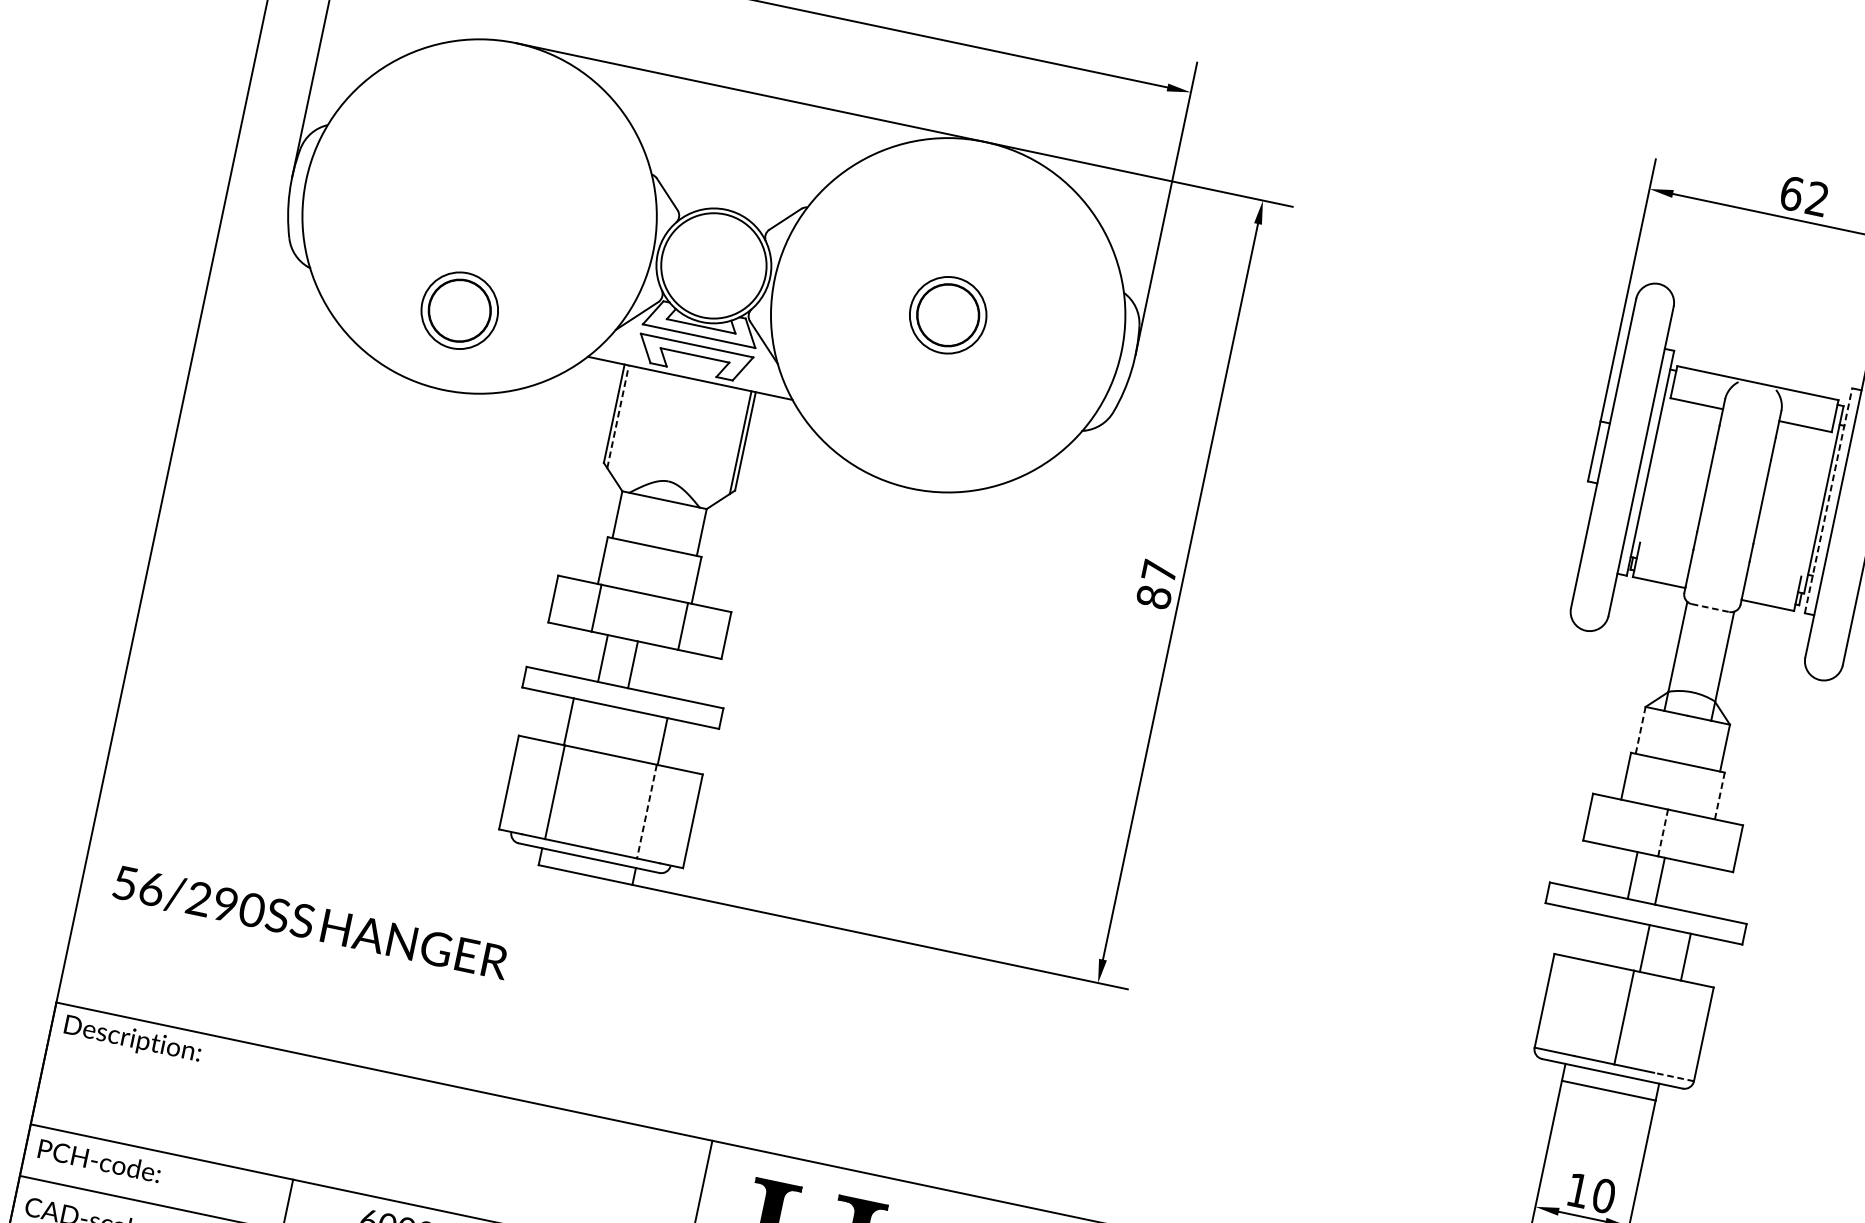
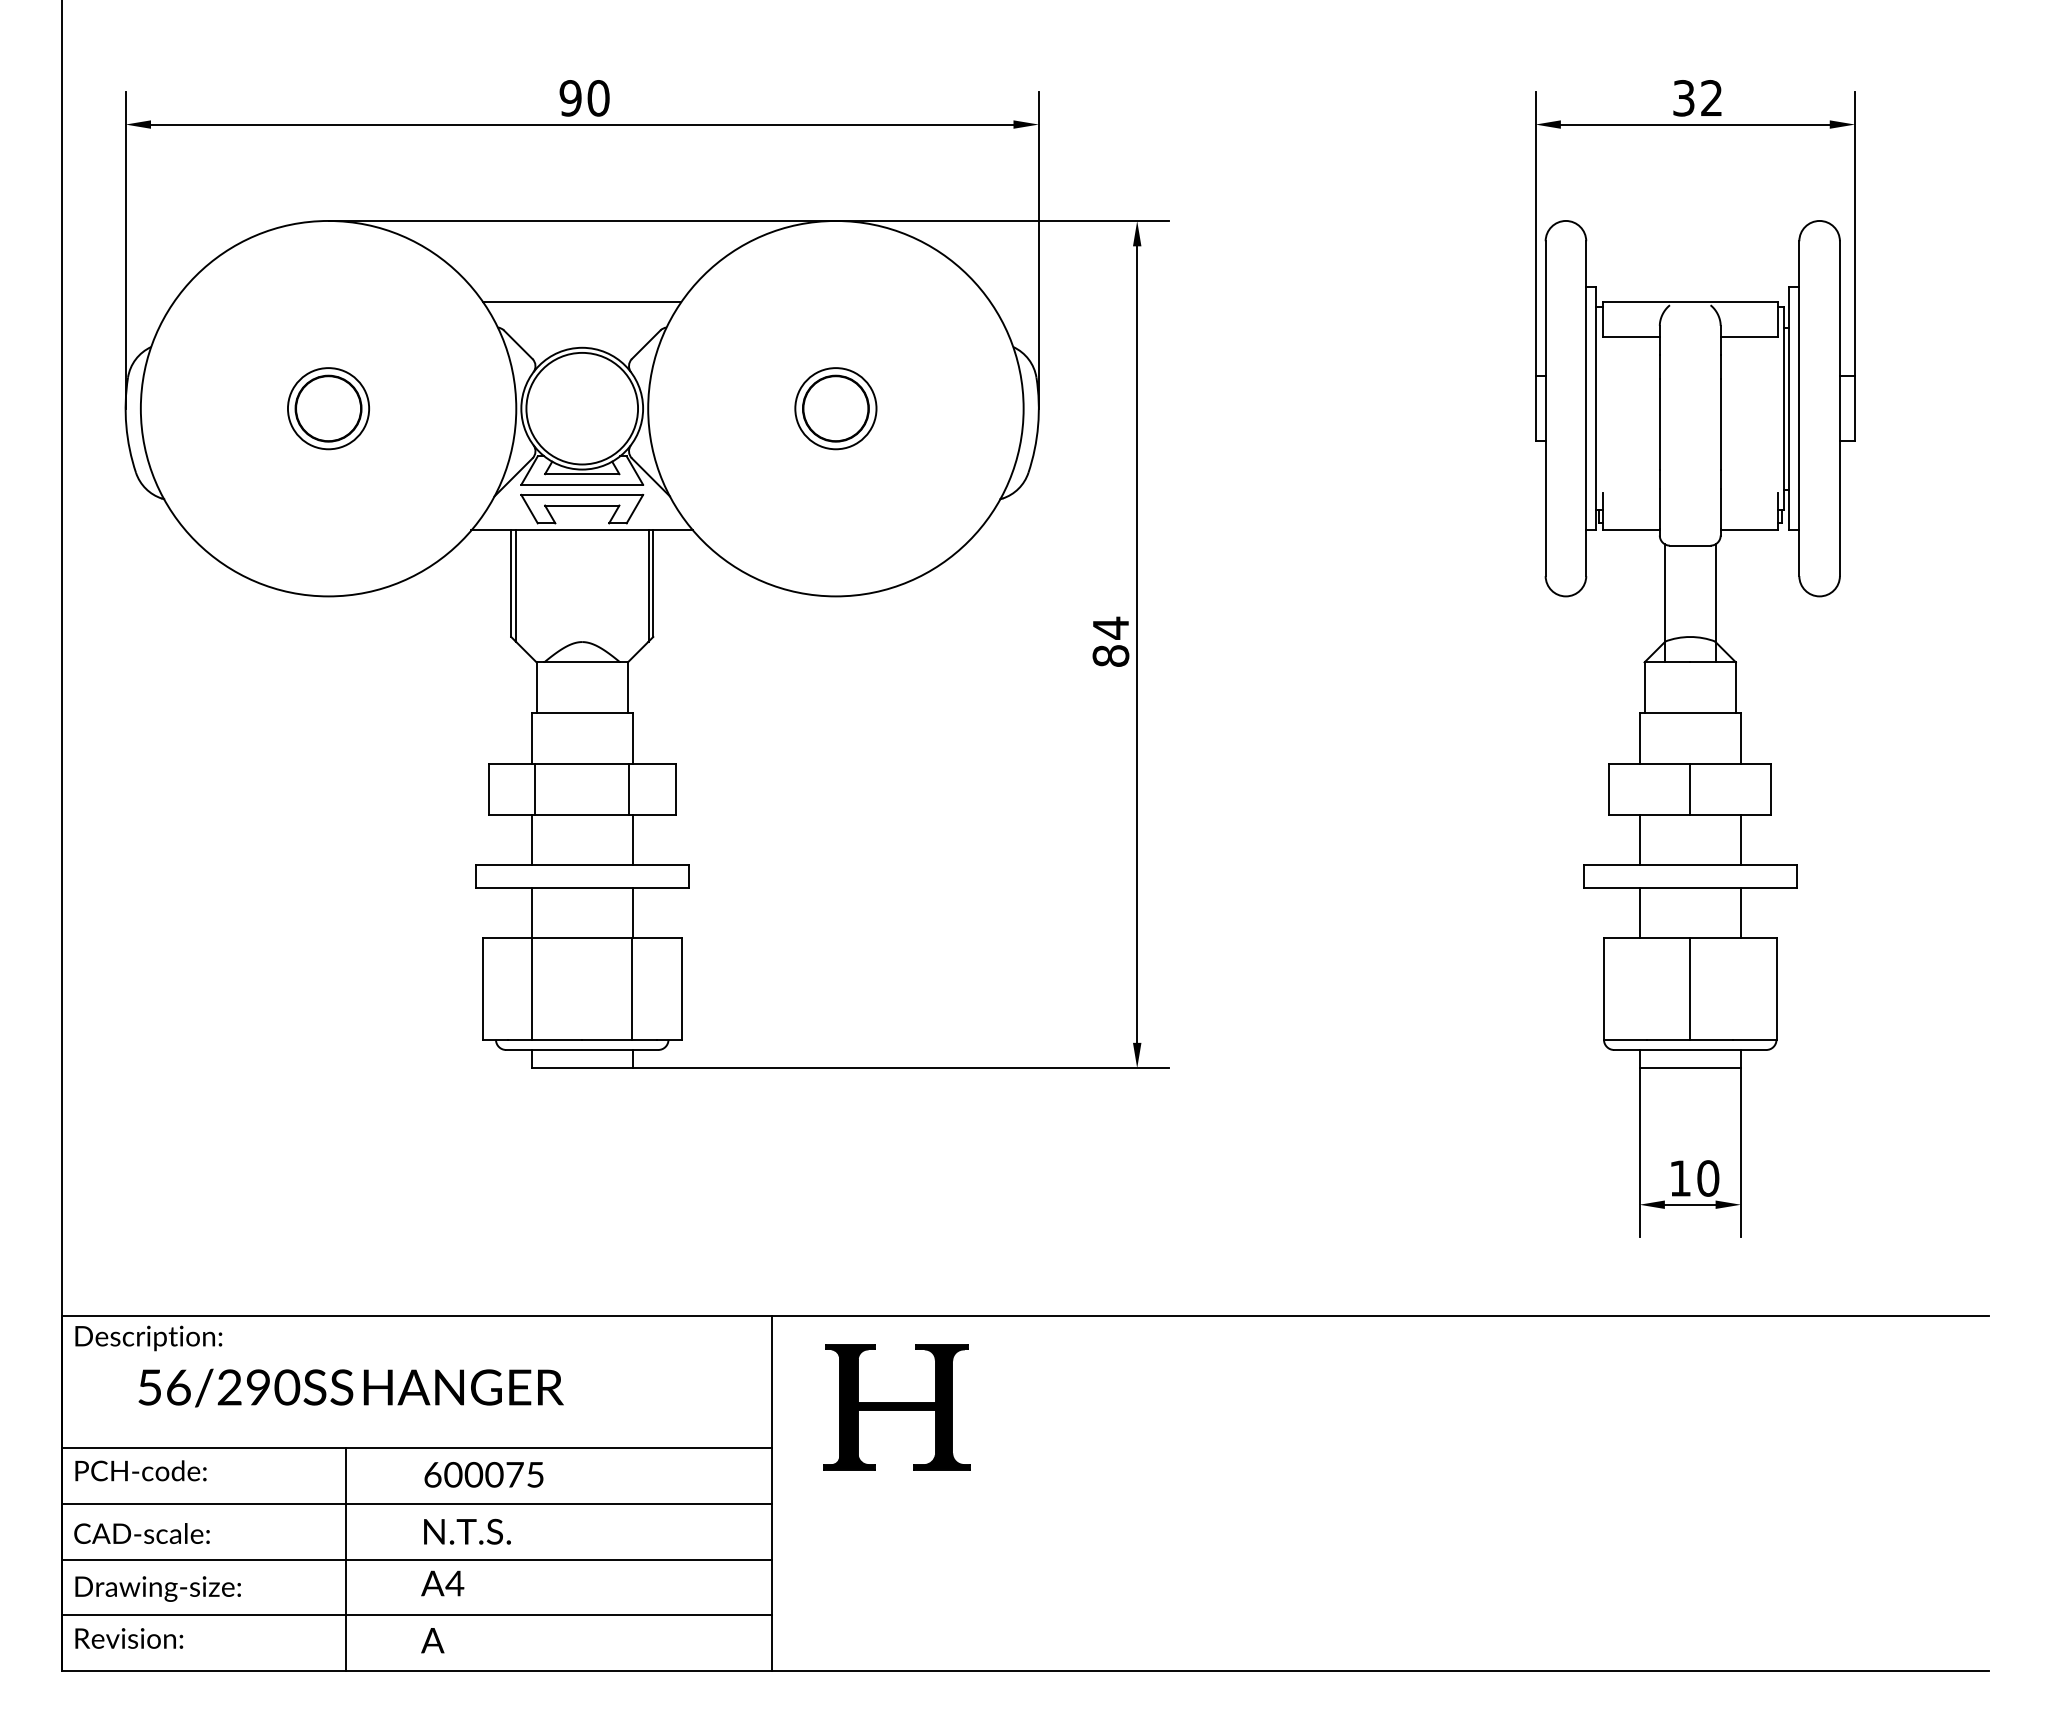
line: (734, 167) -> (582, 302), added
text: (1792, 193) -> (1684, 98), 62 -> 32
part: (459, 310) -> (328, 408), moved
line: (617, 417) -> (515, 586), dashed -> solid
line: (1828, 500) -> (1789, 408), dashed -> solid
text: (1159, 570) -> (1110, 627), 87 -> 84
line: (1710, 607) -> (1690, 545), dashed -> solid
line: (602, 657) -> (632, 839), moved
line: (633, 664) -> (531, 839), moved
line: (1640, 730) -> (1644, 687), dashed -> solid
line: (1719, 794) -> (1740, 737), dashed -> solid
line: (647, 812) -> (632, 989), dashed -> solid
line: (1663, 832) -> (1690, 788), dashed -> solid
line: (1632, 874) -> (1740, 839), moved
line: (1660, 880) -> (1639, 839), moved
text: (310, 922) -> (350, 1387), moved
line: (1644, 948) -> (1639, 912), moved
line: (1673, 1076) -> (1754, 1039), dashed -> solid

